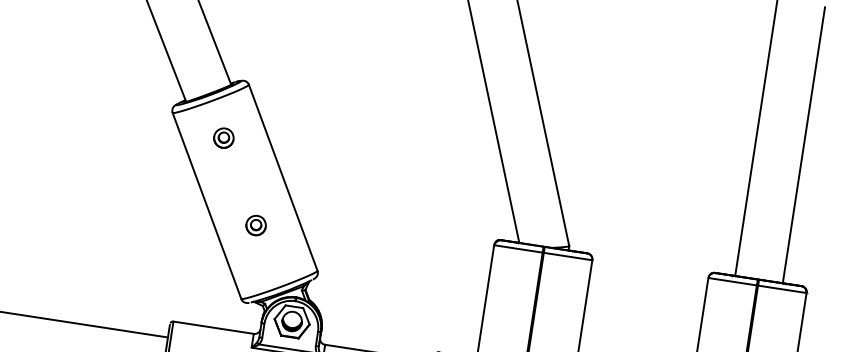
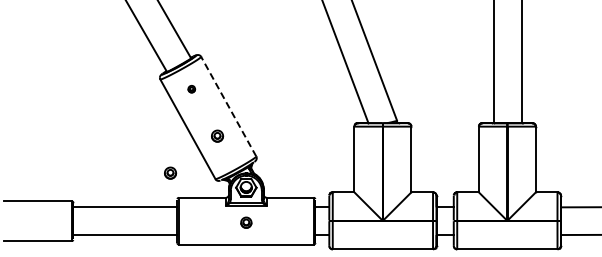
part: (223, 136) -> (191, 88), size x0.6
line: (282, 177) -> (228, 106), solid -> dashed
part: (165, 275) -> (170, 172), added

